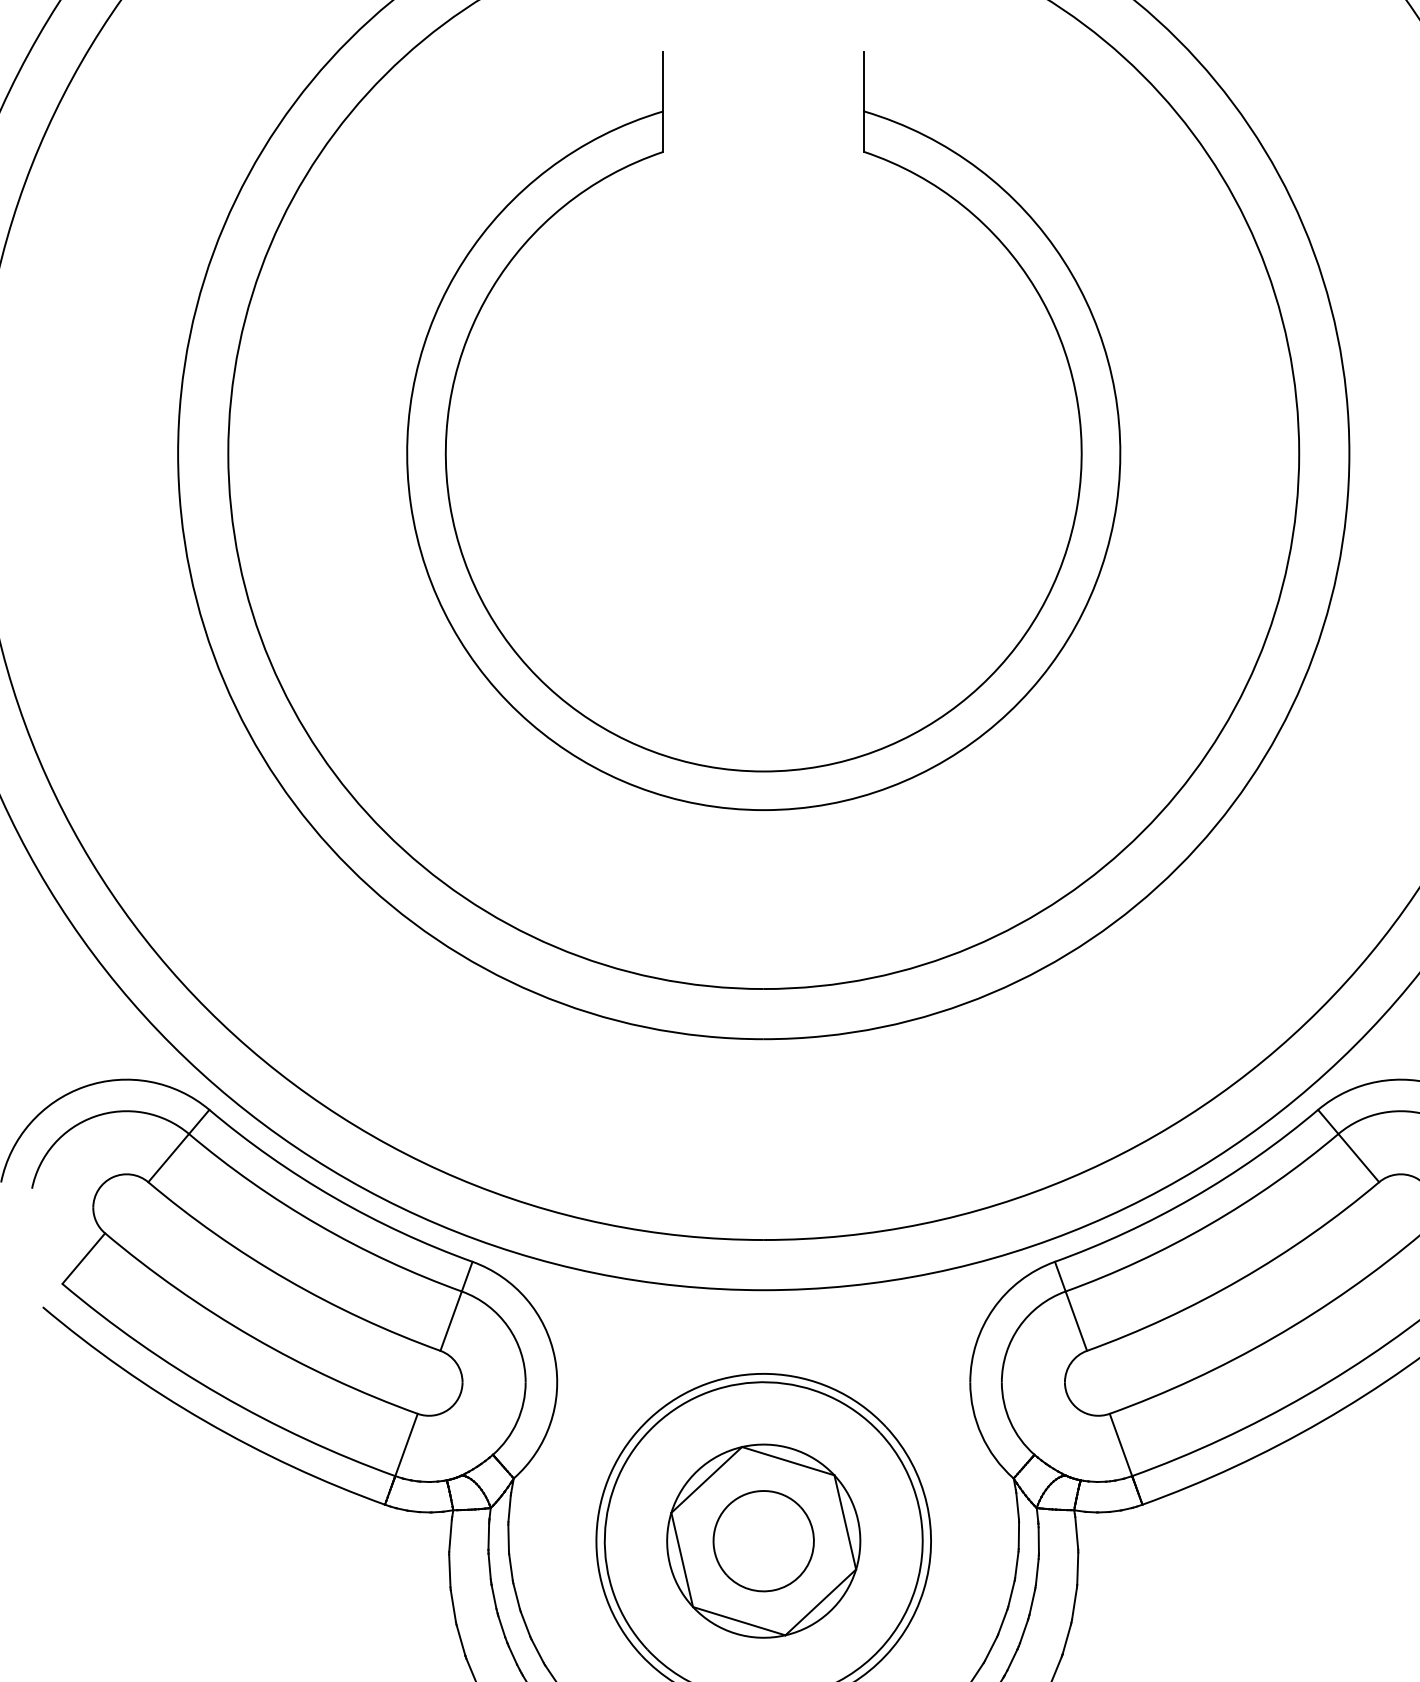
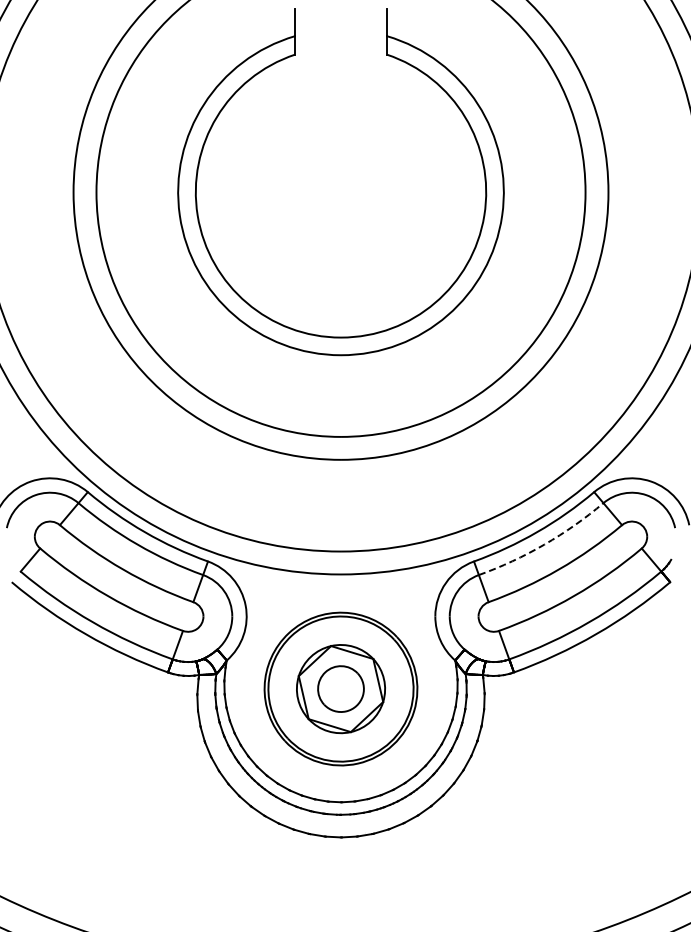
arc: (1209, 1224) -> (544, 544), solid -> dashed

